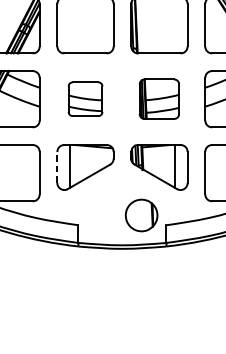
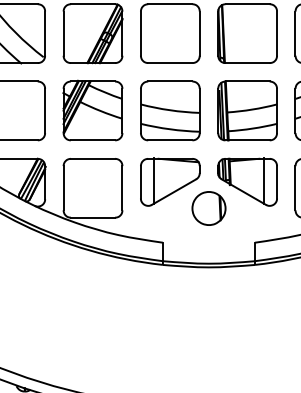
part: (85, 98) -> (170, 110), size x1.67
part: (159, 98) -> (247, 110), size x1.43
line: (56, 166) -> (140, 181), dashed -> solid
part: (141, 215) -> (208, 208), moved

